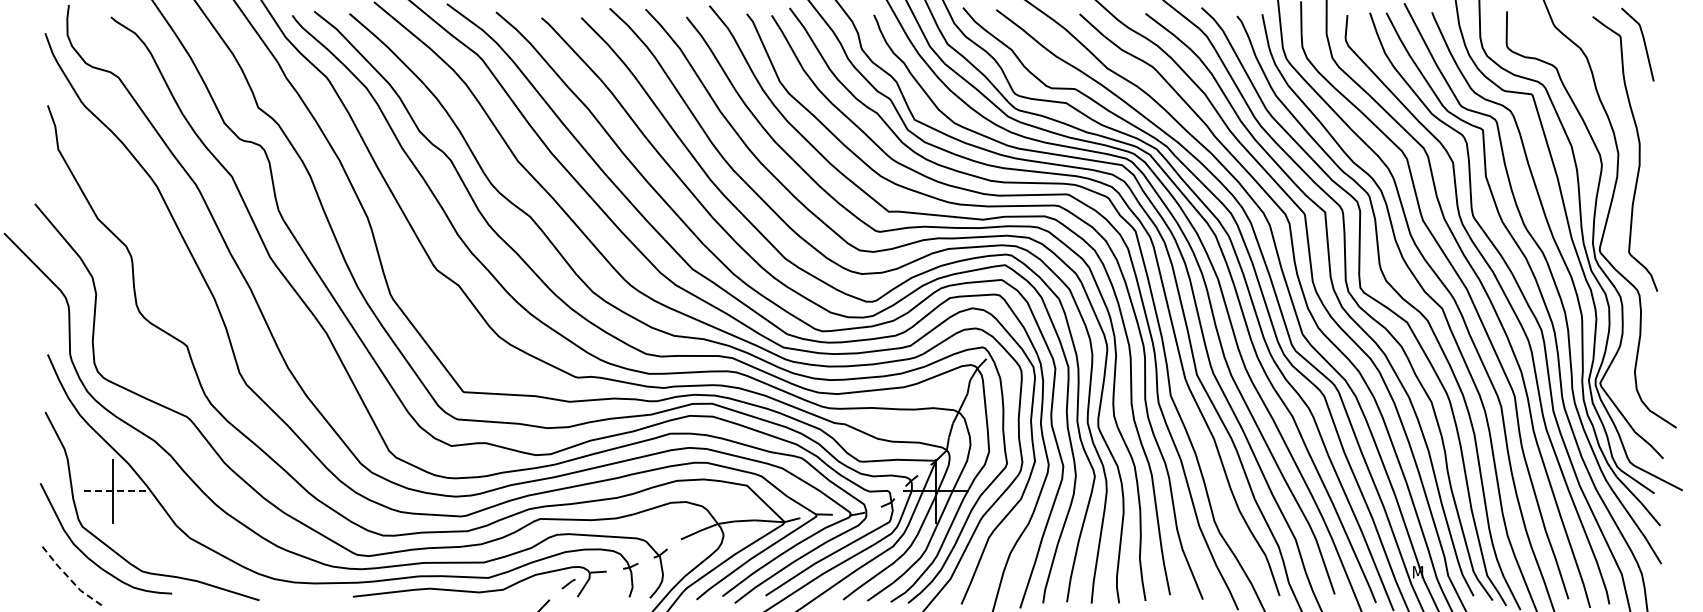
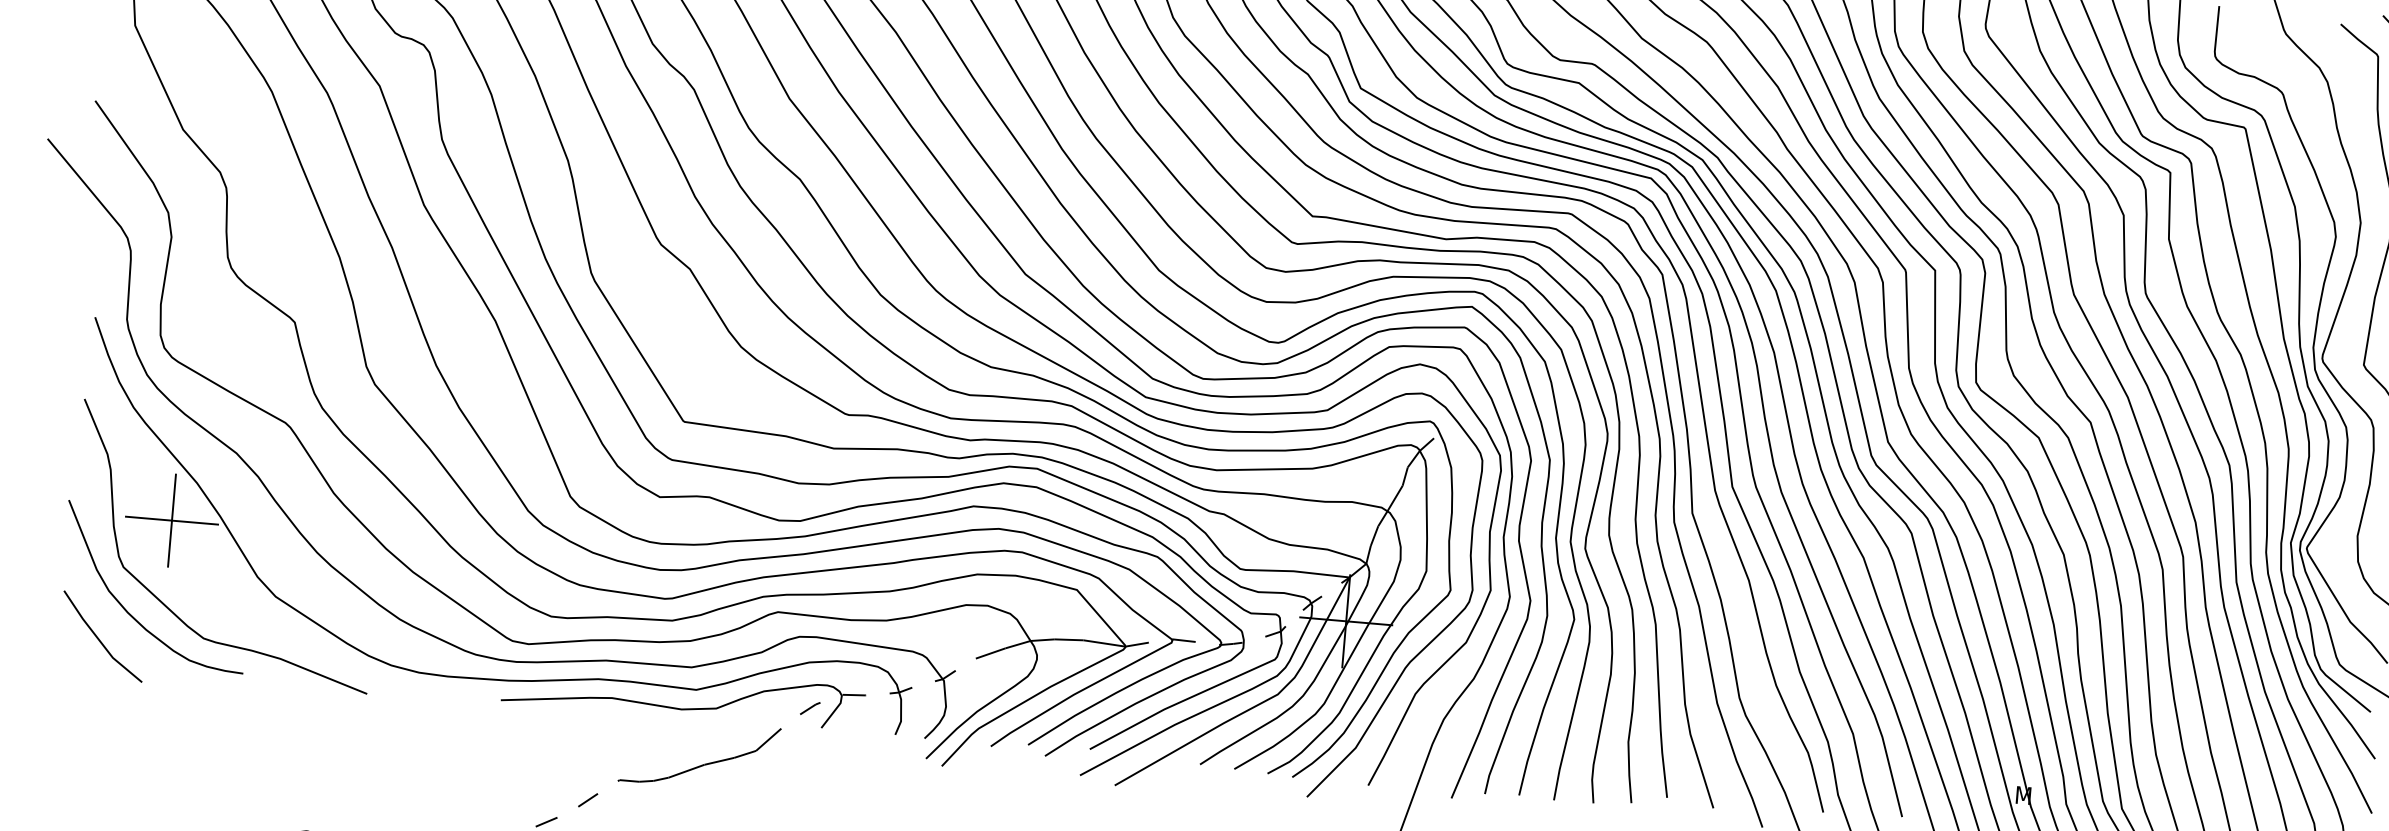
line: (113, 491) -> (172, 520), dashed -> solid
line: (69, 578) -> (98, 639), dashed -> solid

